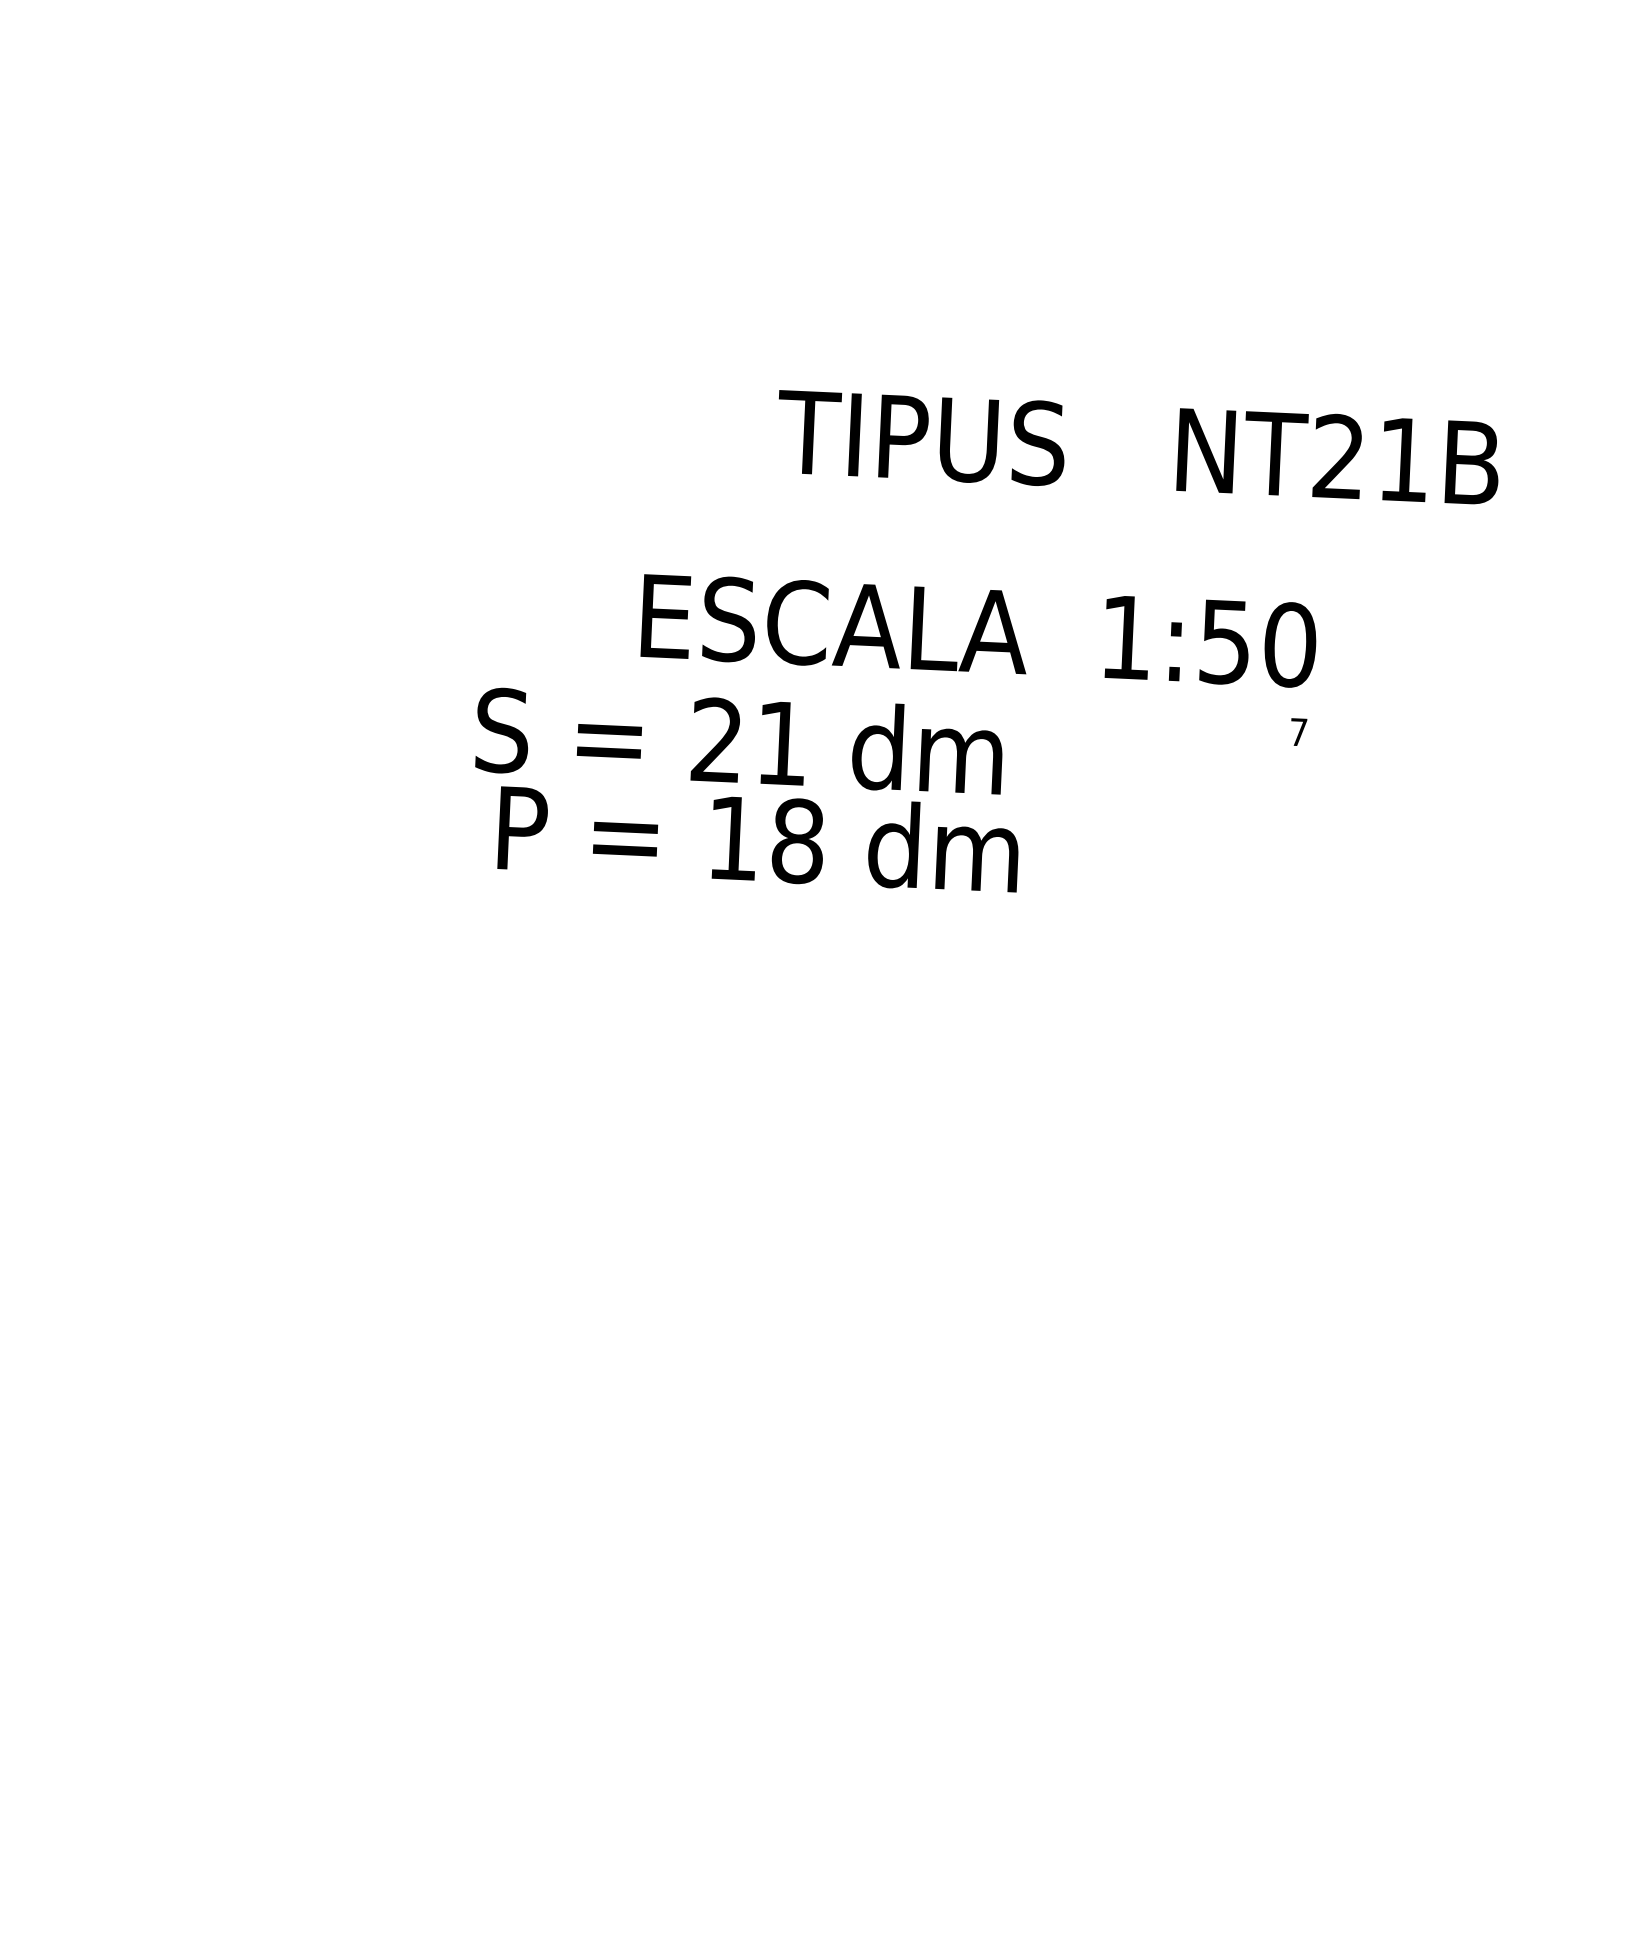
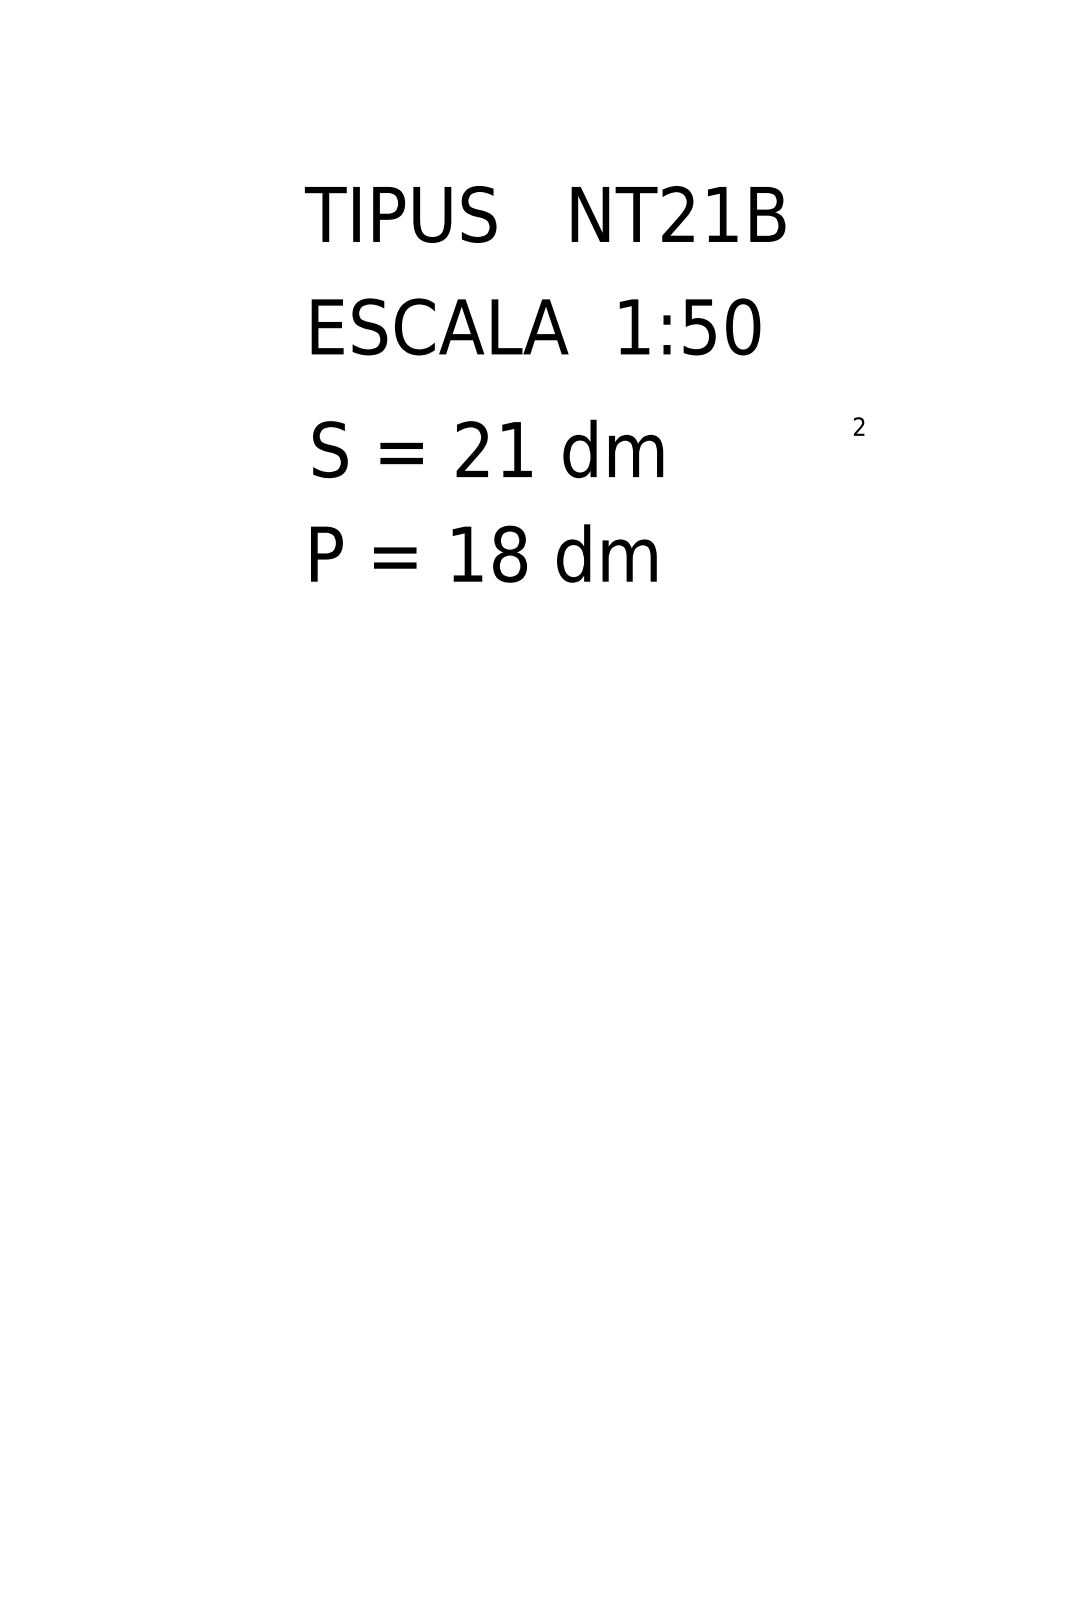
text: (1138, 447) -> (545, 214), moved
text: (978, 630) -> (535, 326), moved
text: (1298, 732) -> (859, 426), 7 -> 2
text: (758, 838) -> (483, 553), moved

